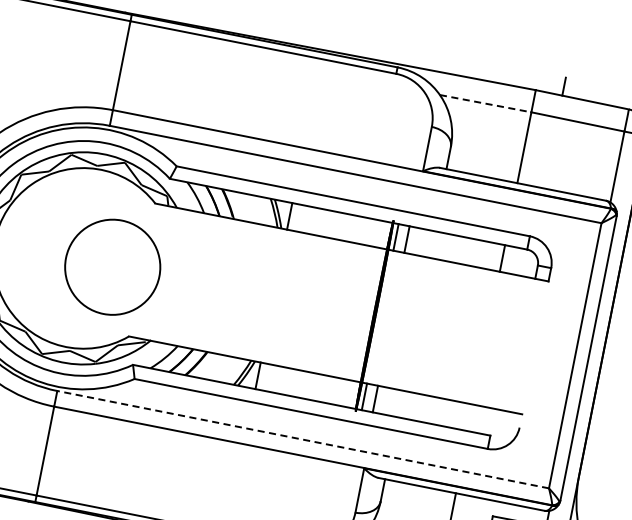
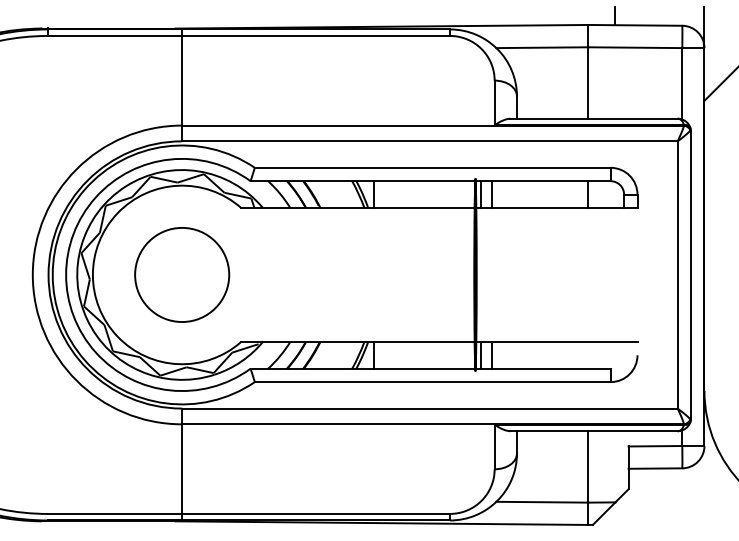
line: (485, 103) -> (542, 47), dashed -> solid
circle: (113, 266) -> (182, 274), moved
line: (302, 439) -> (429, 408), dashed -> solid

